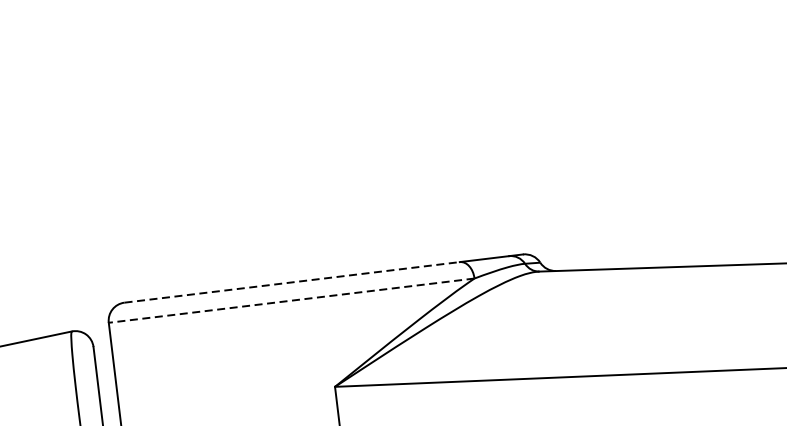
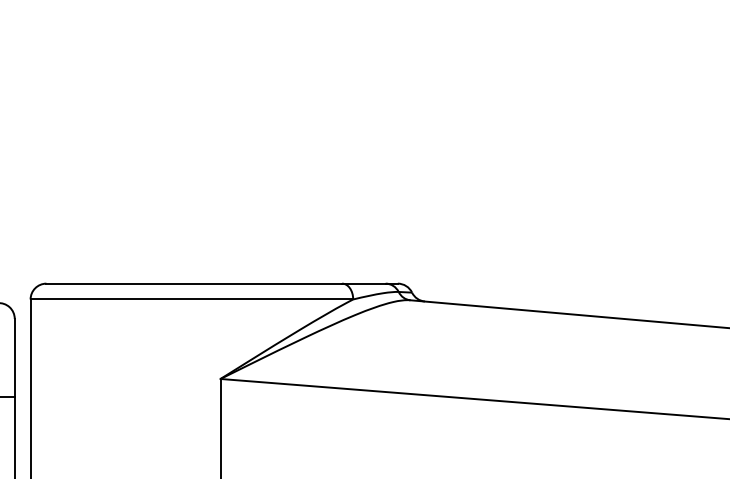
line: (292, 282) -> (194, 283), dashed -> solid
line: (291, 300) -> (191, 299), dashed -> solid

